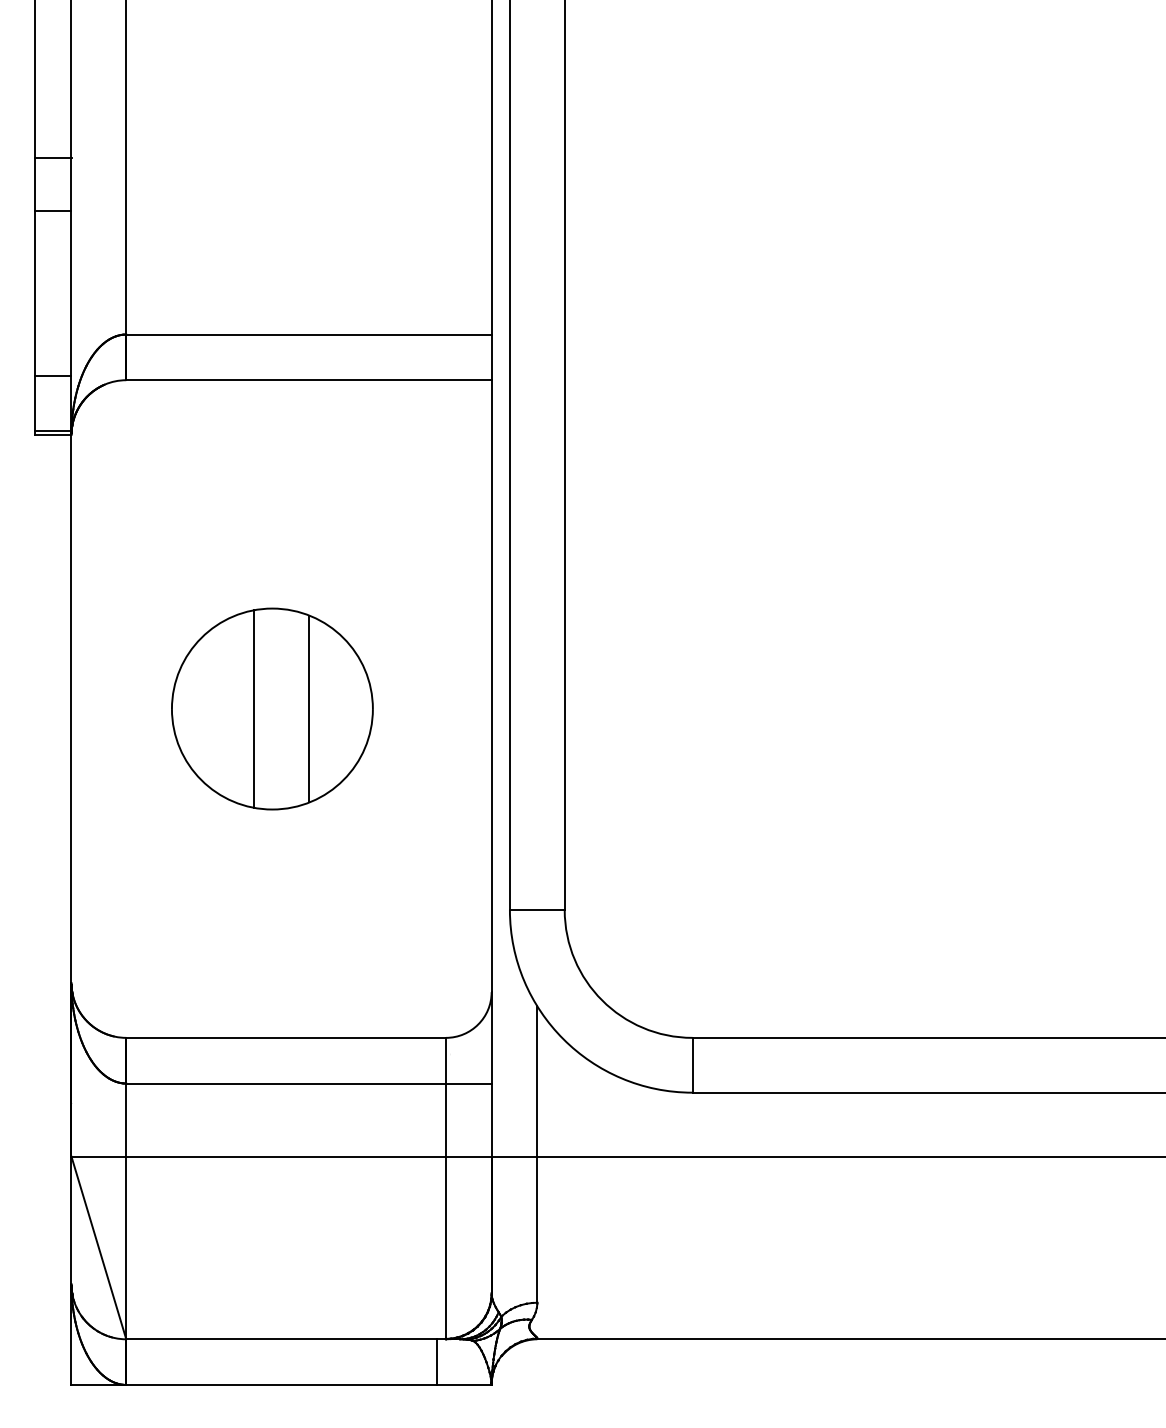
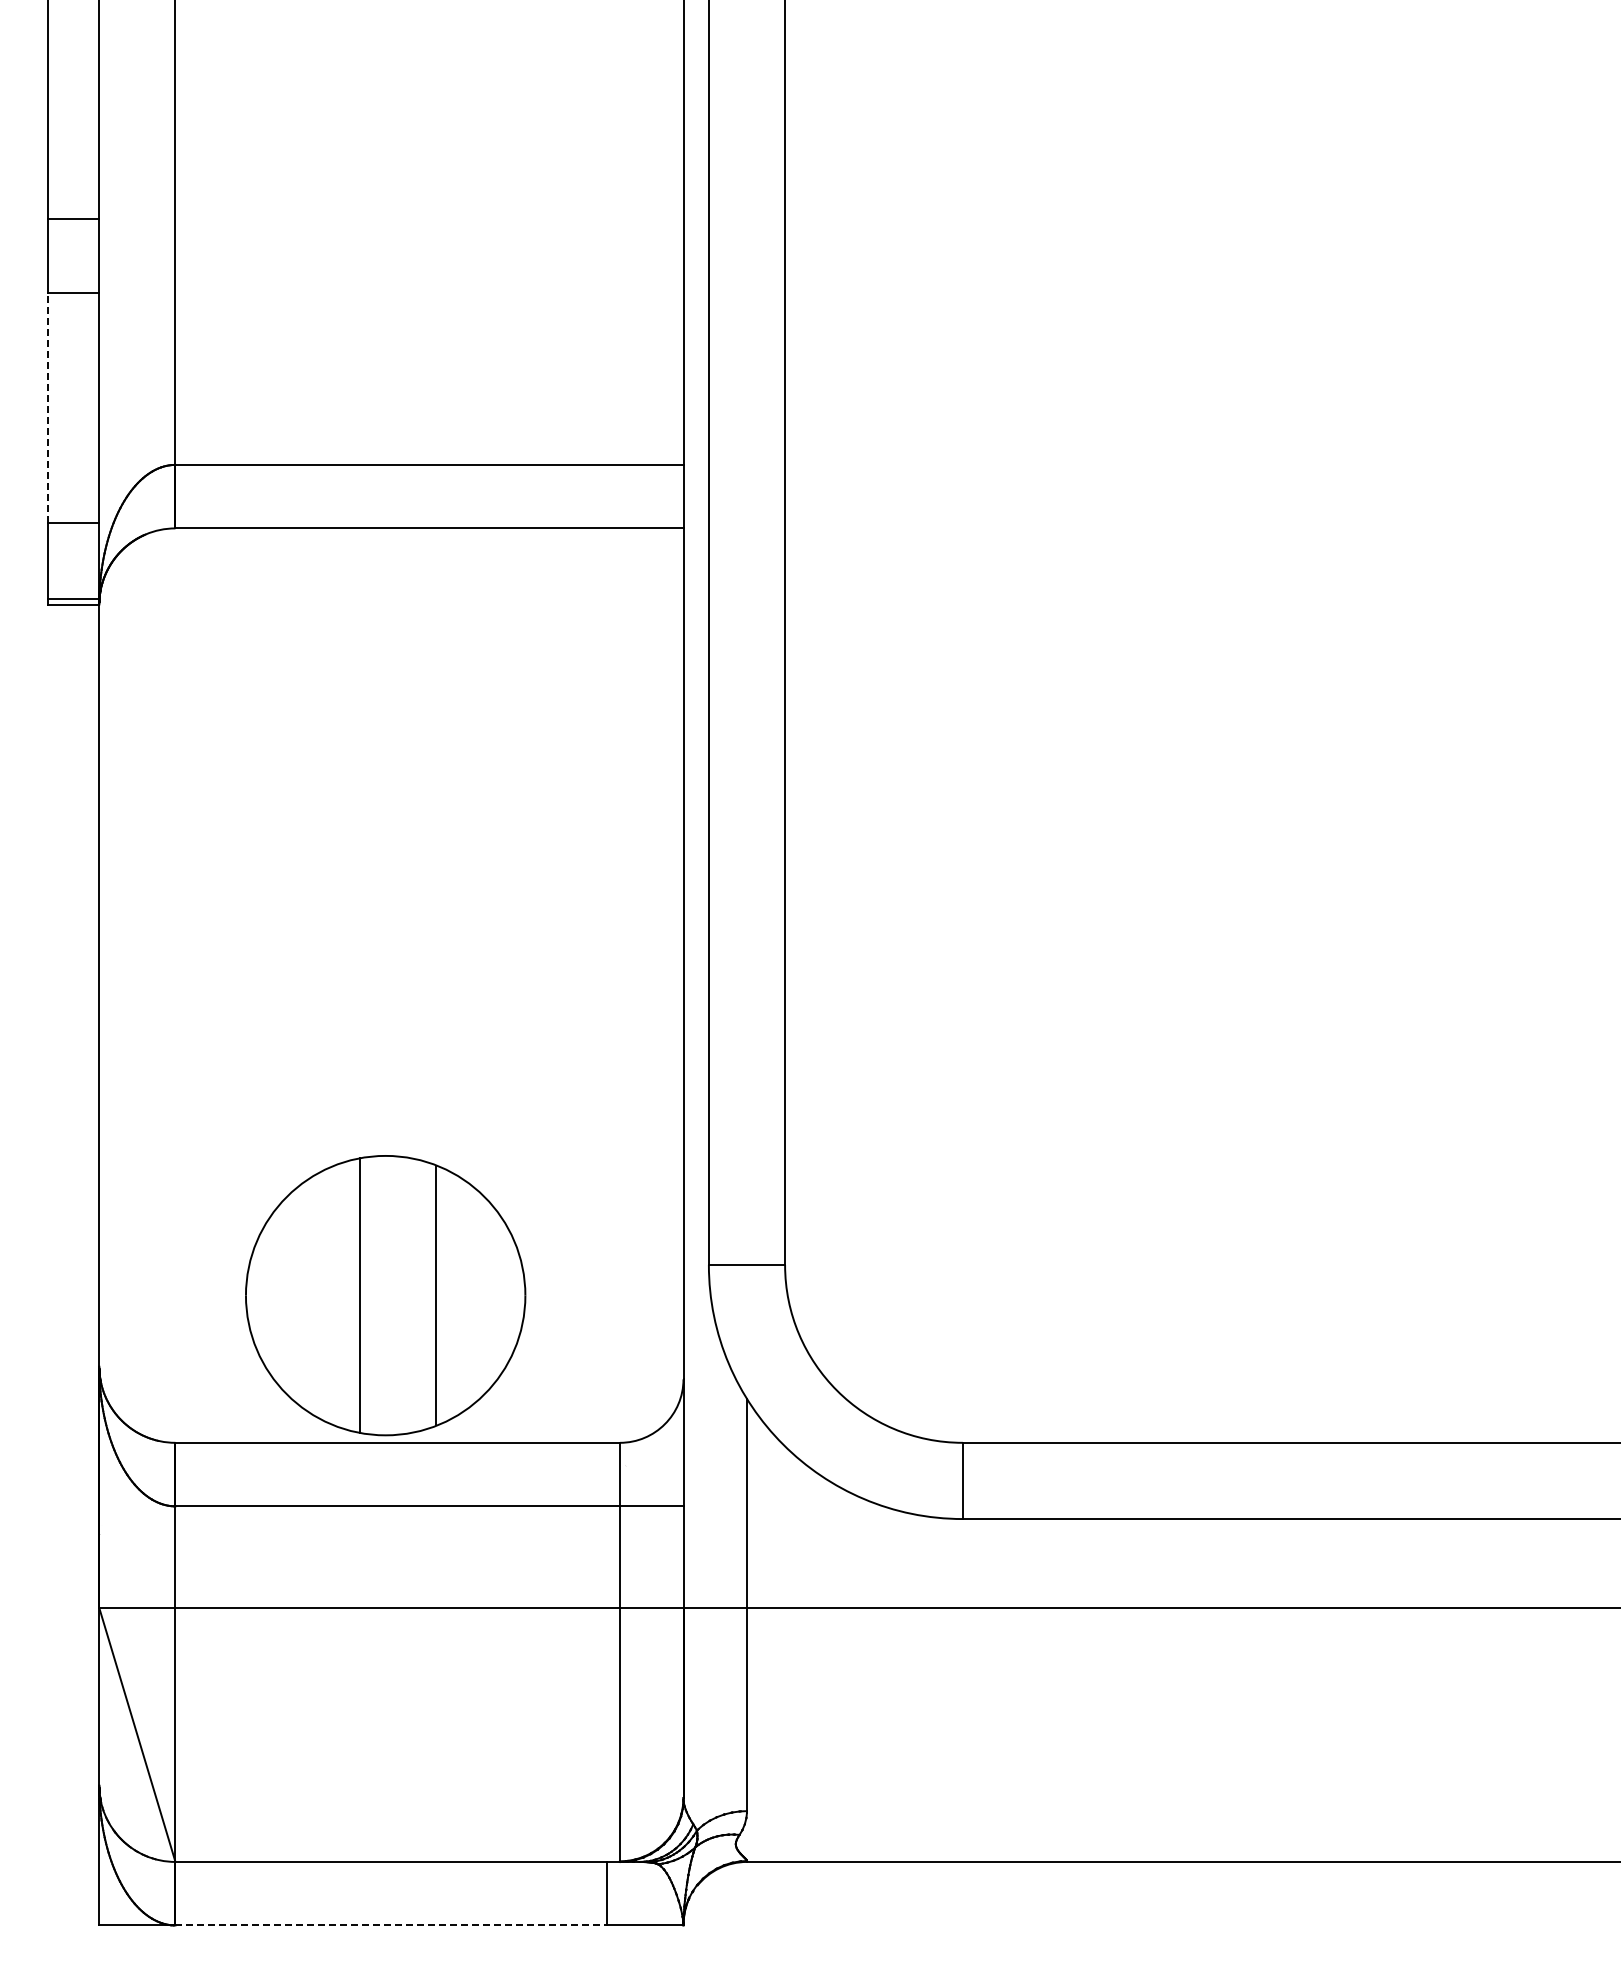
line: (34, 293) -> (48, 408), solid -> dashed
part: (272, 708) -> (385, 1295), moved
line: (281, 1385) -> (391, 1925), solid -> dashed

